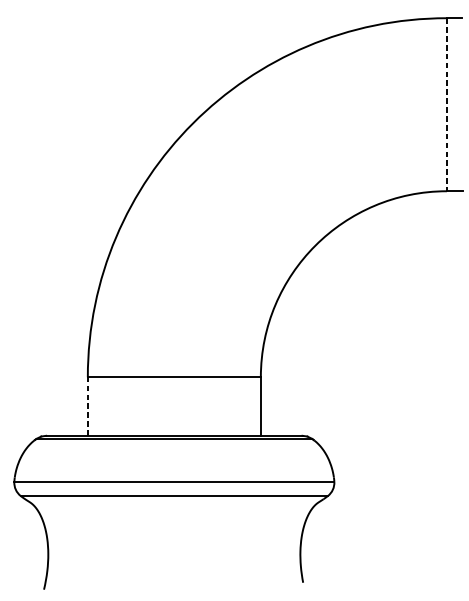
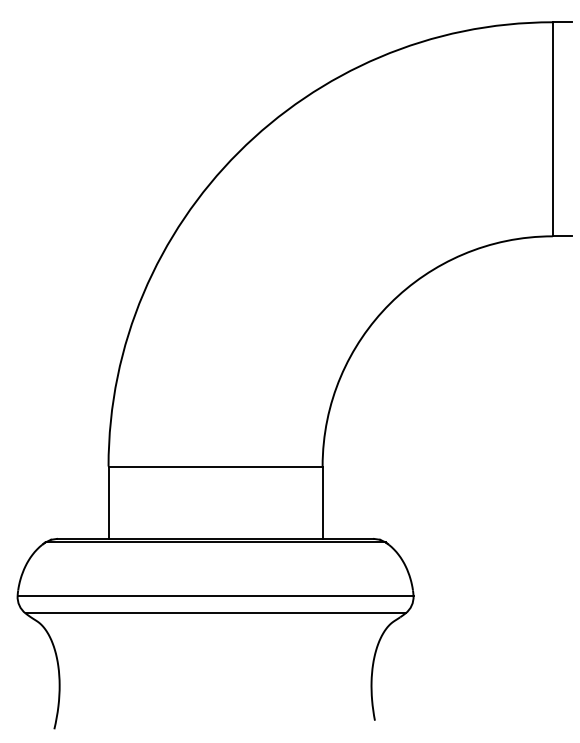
line: (446, 104) -> (552, 129), dashed -> solid
line: (87, 406) -> (108, 502), dashed -> solid

